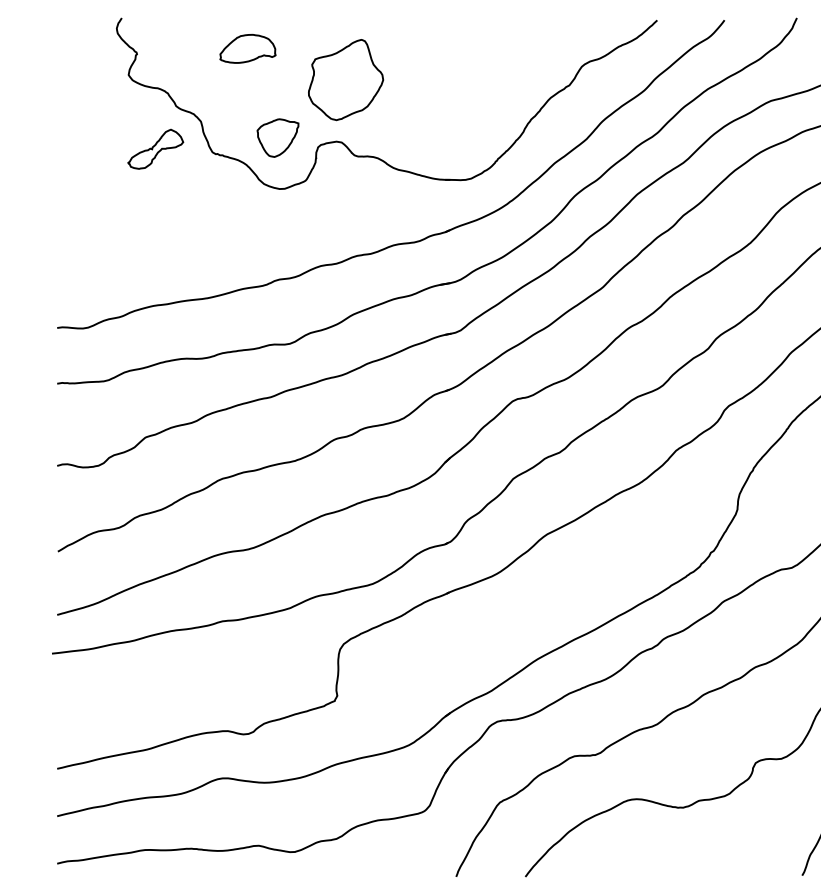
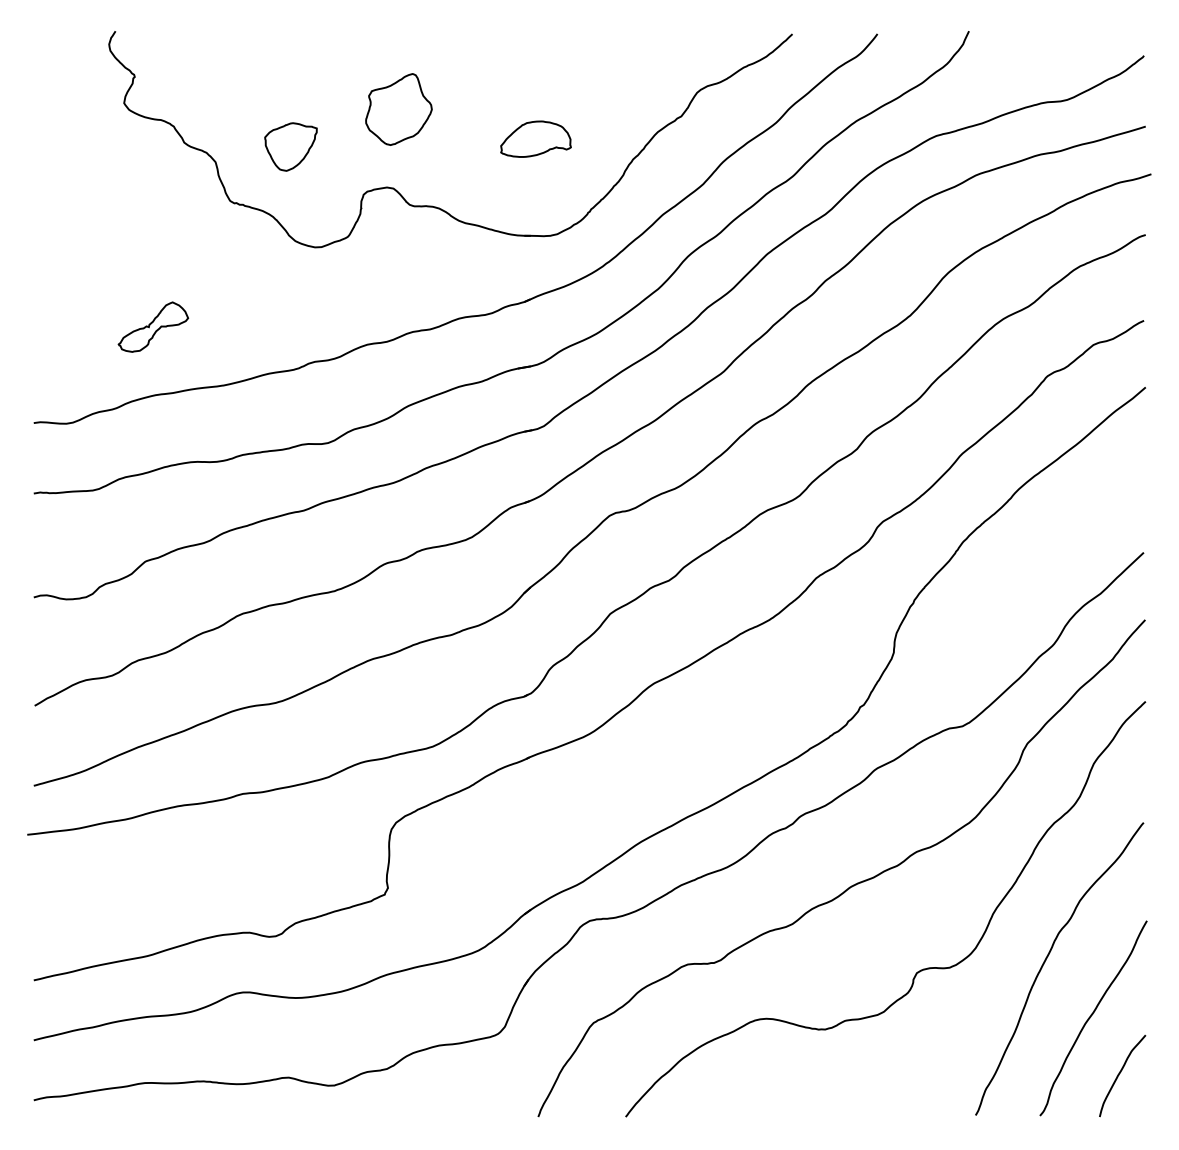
part: (247, 48) -> (535, 138), moved
part: (345, 79) -> (398, 109), size x0.7
part: (277, 137) -> (290, 146), moved
part: (155, 148) -> (153, 326), moved

